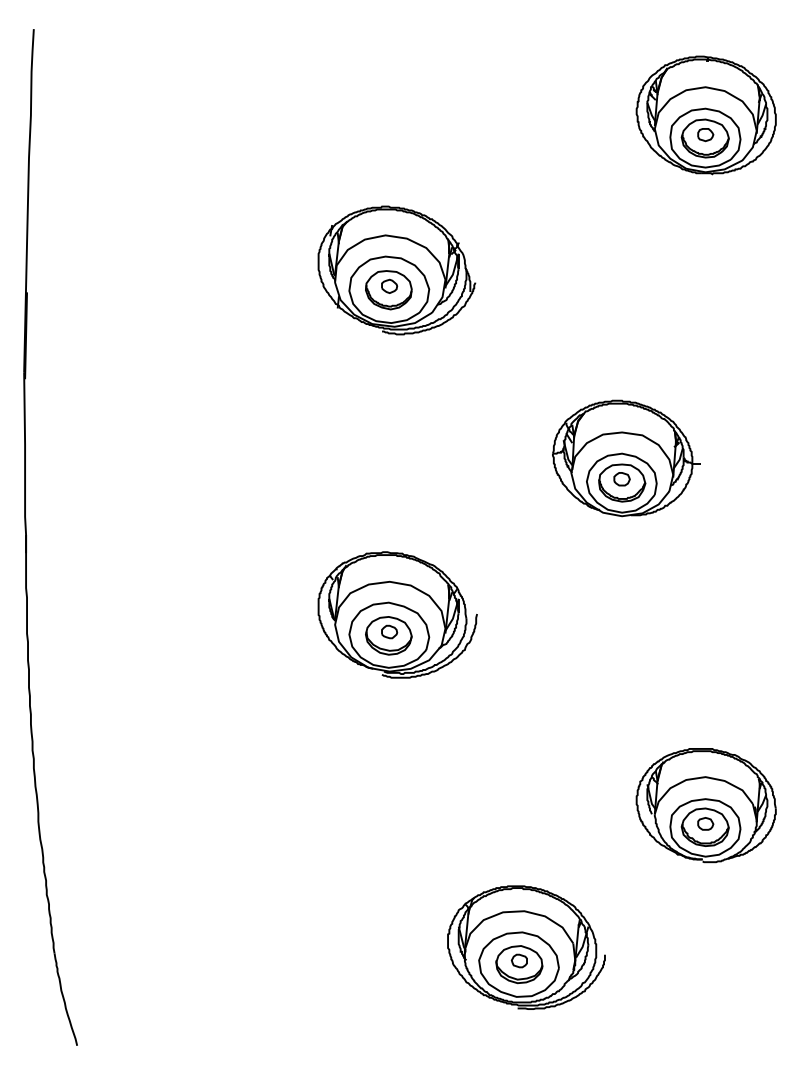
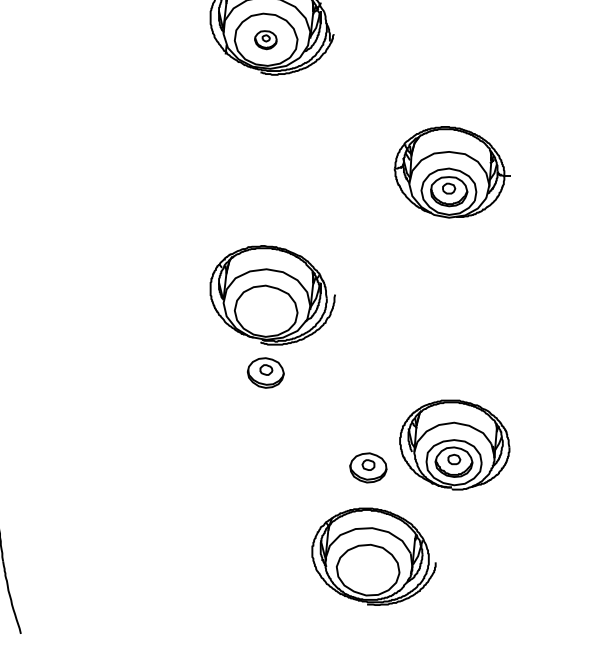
part: (388, 290) -> (265, 40), size x0.6
part: (388, 635) -> (265, 372), moved
part: (705, 805) -> (454, 445), moved
part: (519, 964) -> (368, 467), moved

